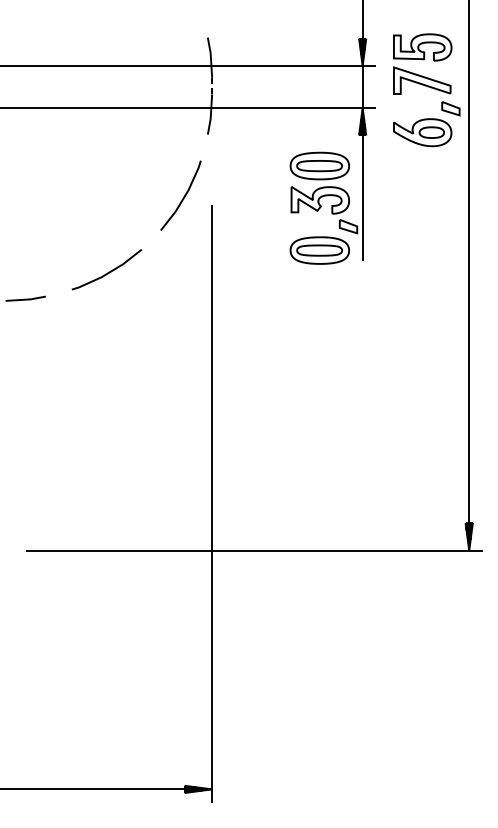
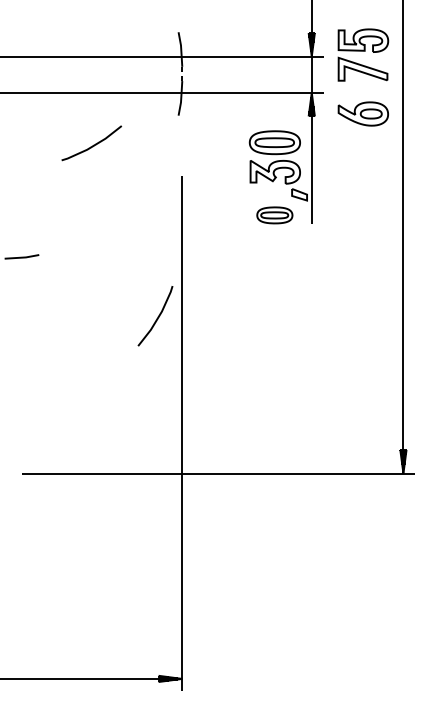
part: (450, 108) -> (387, 93), removed
line: (183, 196) -> (157, 316), moved
part: (319, 250) -> (274, 215), size x0.7
line: (107, 272) -> (92, 145), moved

